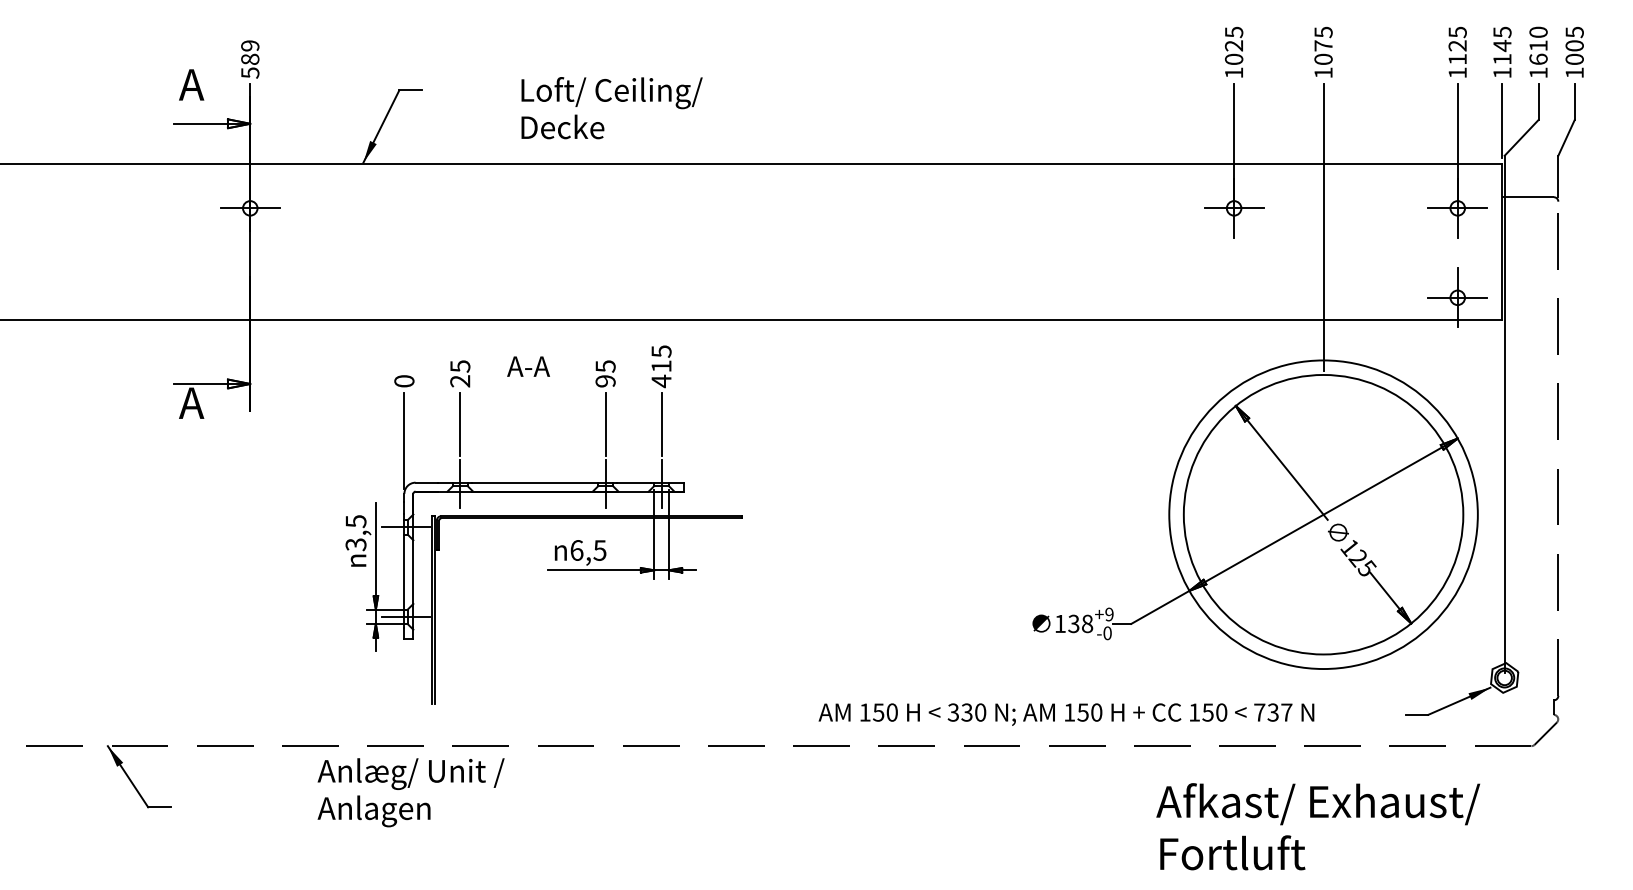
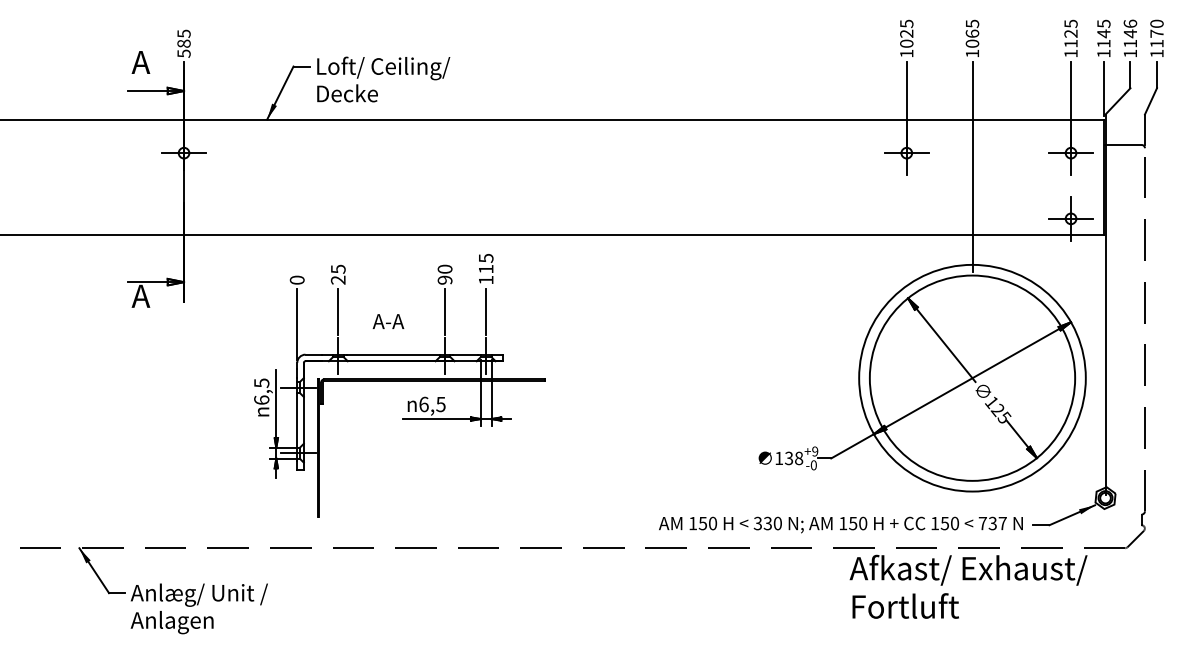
text: (250, 45) -> (184, 33), 589 -> 585
text: (1323, 45) -> (972, 33), 1075 -> 1065
text: (1538, 45) -> (1130, 33), 1610 -> 1146
text: (1574, 45) -> (1156, 33), 1005 -> 1170
text: (611, 108) -> (383, 79), moved
text: (528, 366) -> (388, 321), moved
text: (605, 366) -> (444, 269), 95 -> 90
text: (661, 381) -> (486, 280), 415 -> 115
text: (355, 544) -> (261, 400), 3,5 -> 6,5
text: (1066, 714) -> (840, 524), moved
text: (410, 792) -> (198, 608), moved
text: (1318, 826) -> (968, 586), moved

